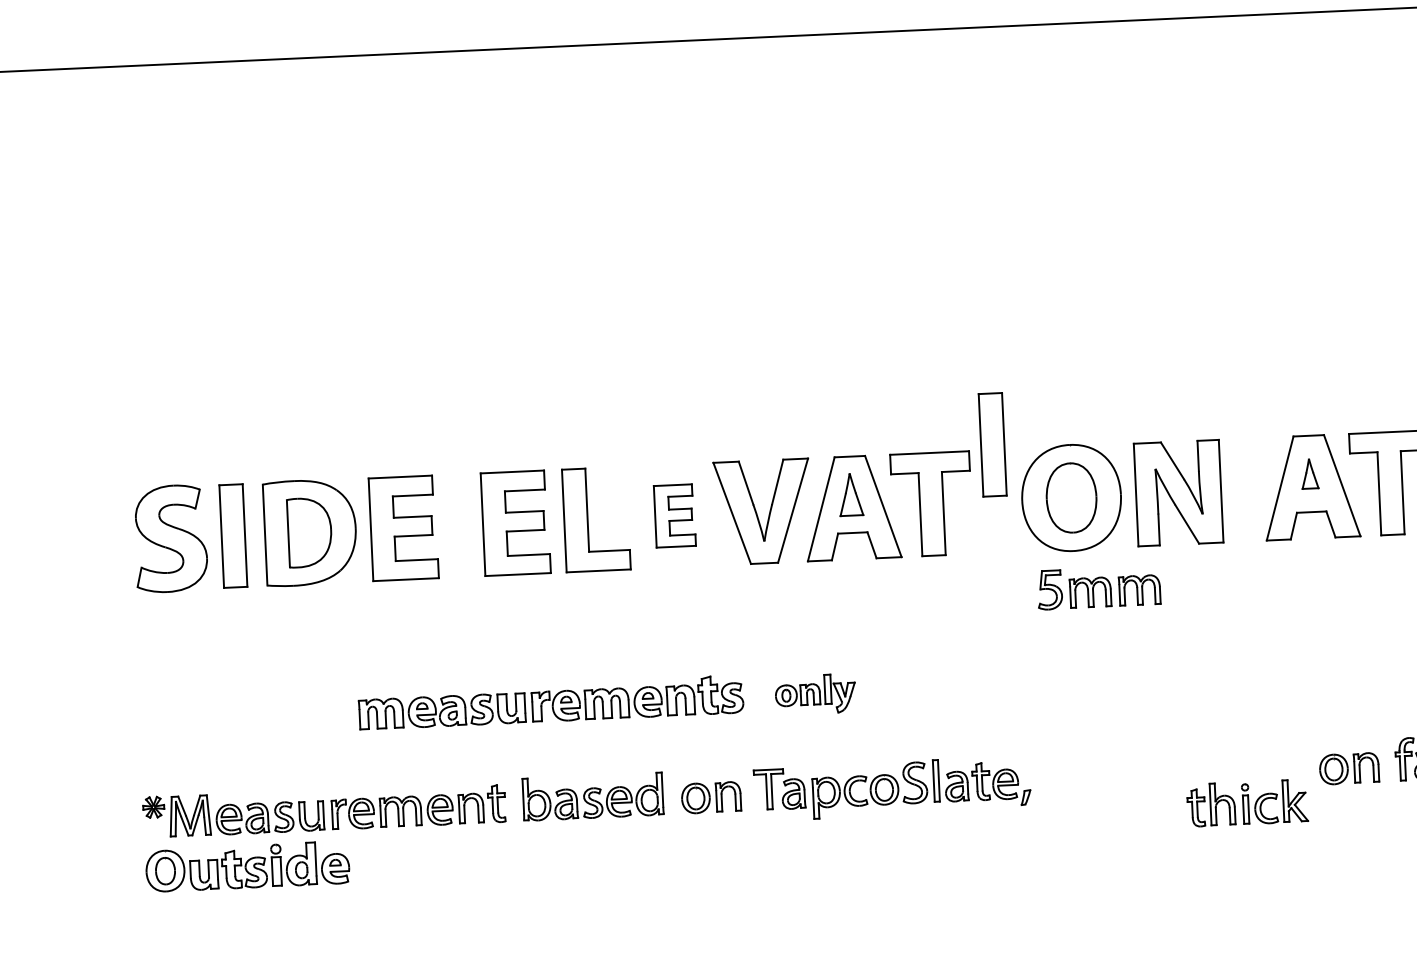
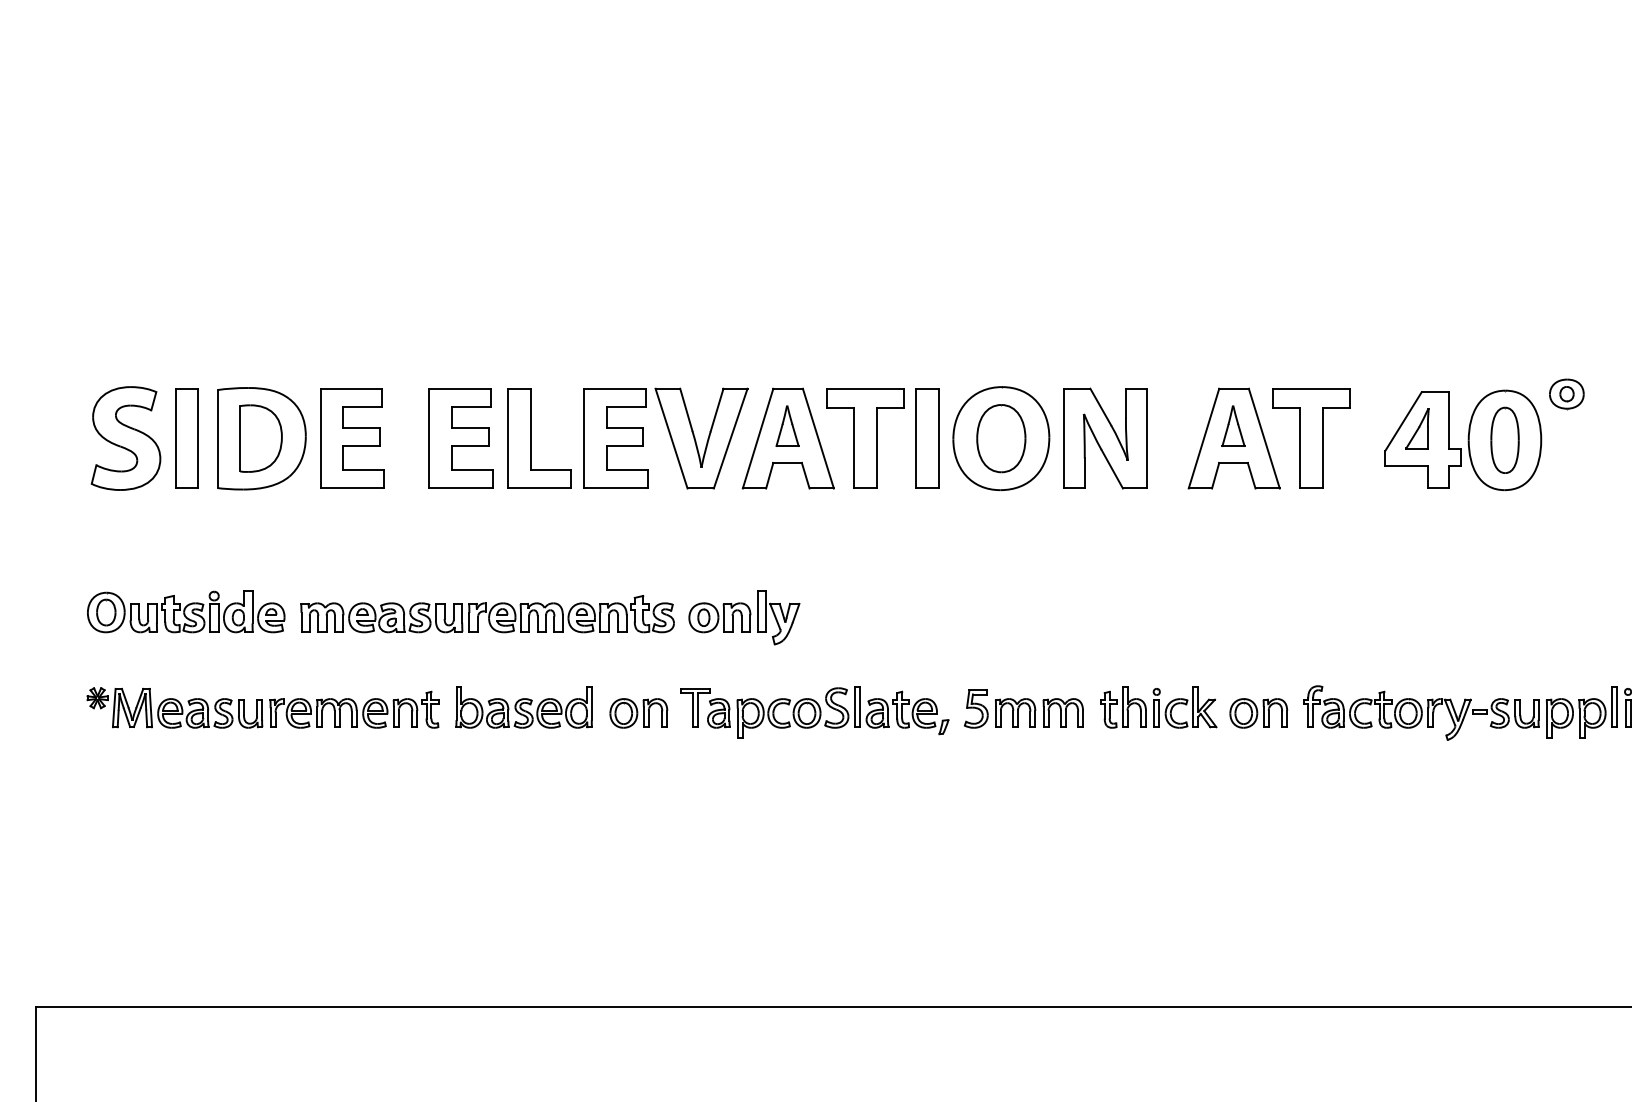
part: (993, 444) -> (927, 438), moved
part: (1309, 473) -> (1233, 425), size x1.43
part: (674, 515) -> (615, 438), size x1.67
part: (1098, 587) -> (1023, 708), moved
part: (815, 694) -> (744, 617), size x1.43
part: (1247, 803) -> (1158, 707), moved
part: (248, 866) -> (186, 611), moved

